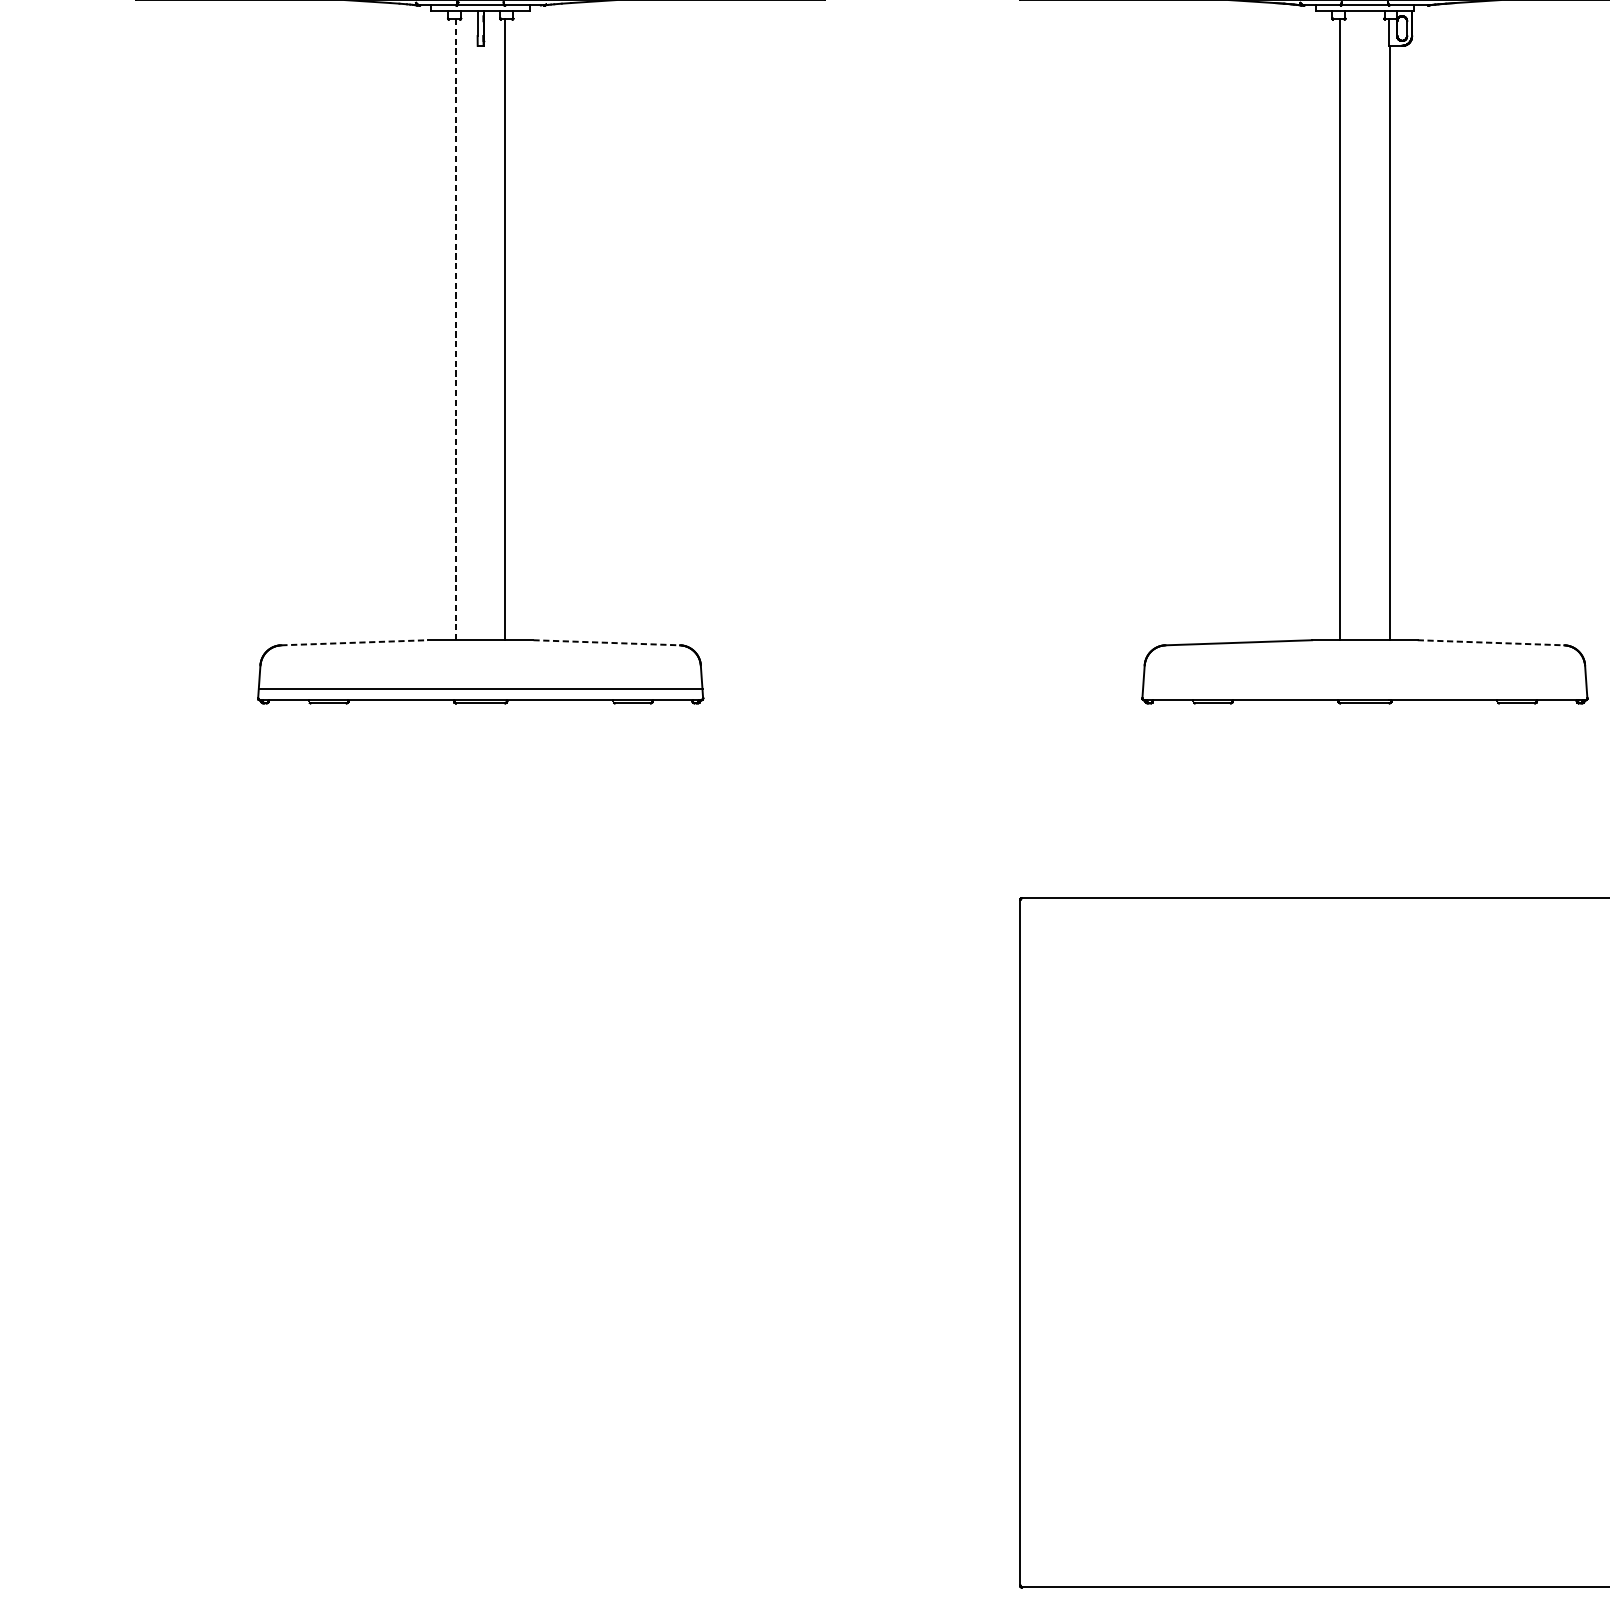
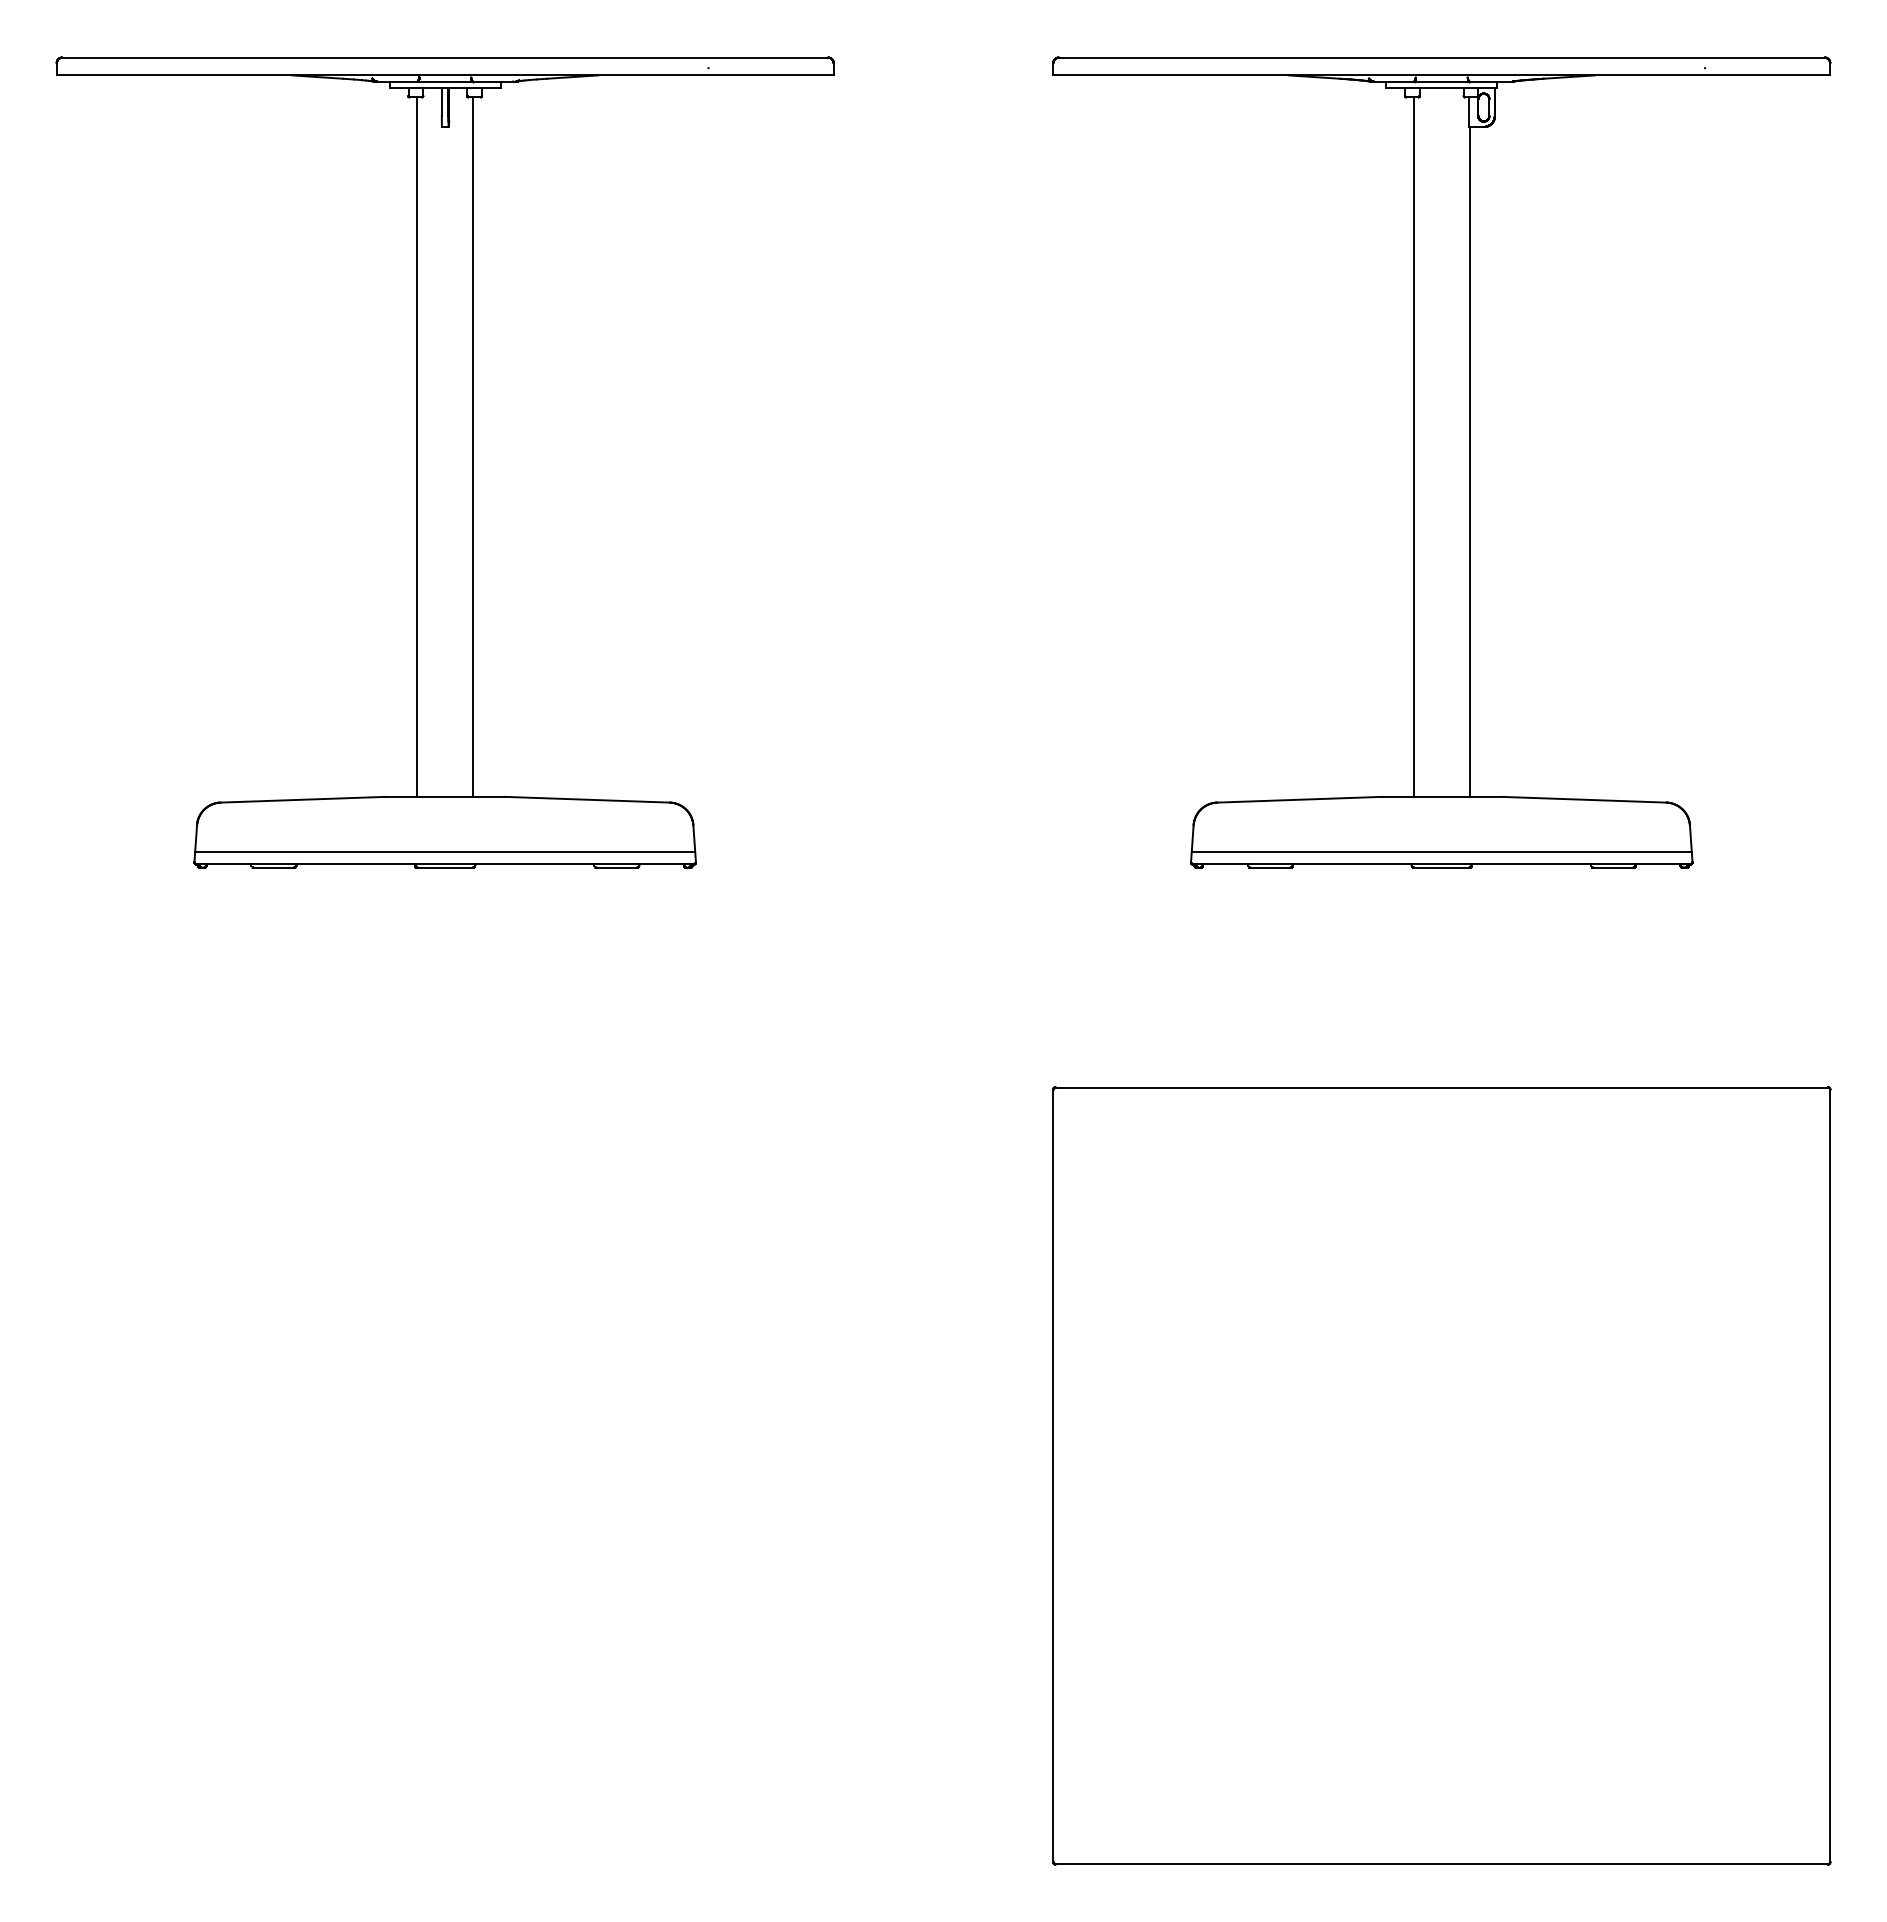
line: (456, 329) -> (417, 446), dashed -> solid
line: (354, 642) -> (303, 799), dashed -> solid
line: (606, 642) -> (587, 799), dashed -> solid
line: (1490, 642) -> (1583, 799), dashed -> solid
line: (1364, 689) -> (1441, 852), added

